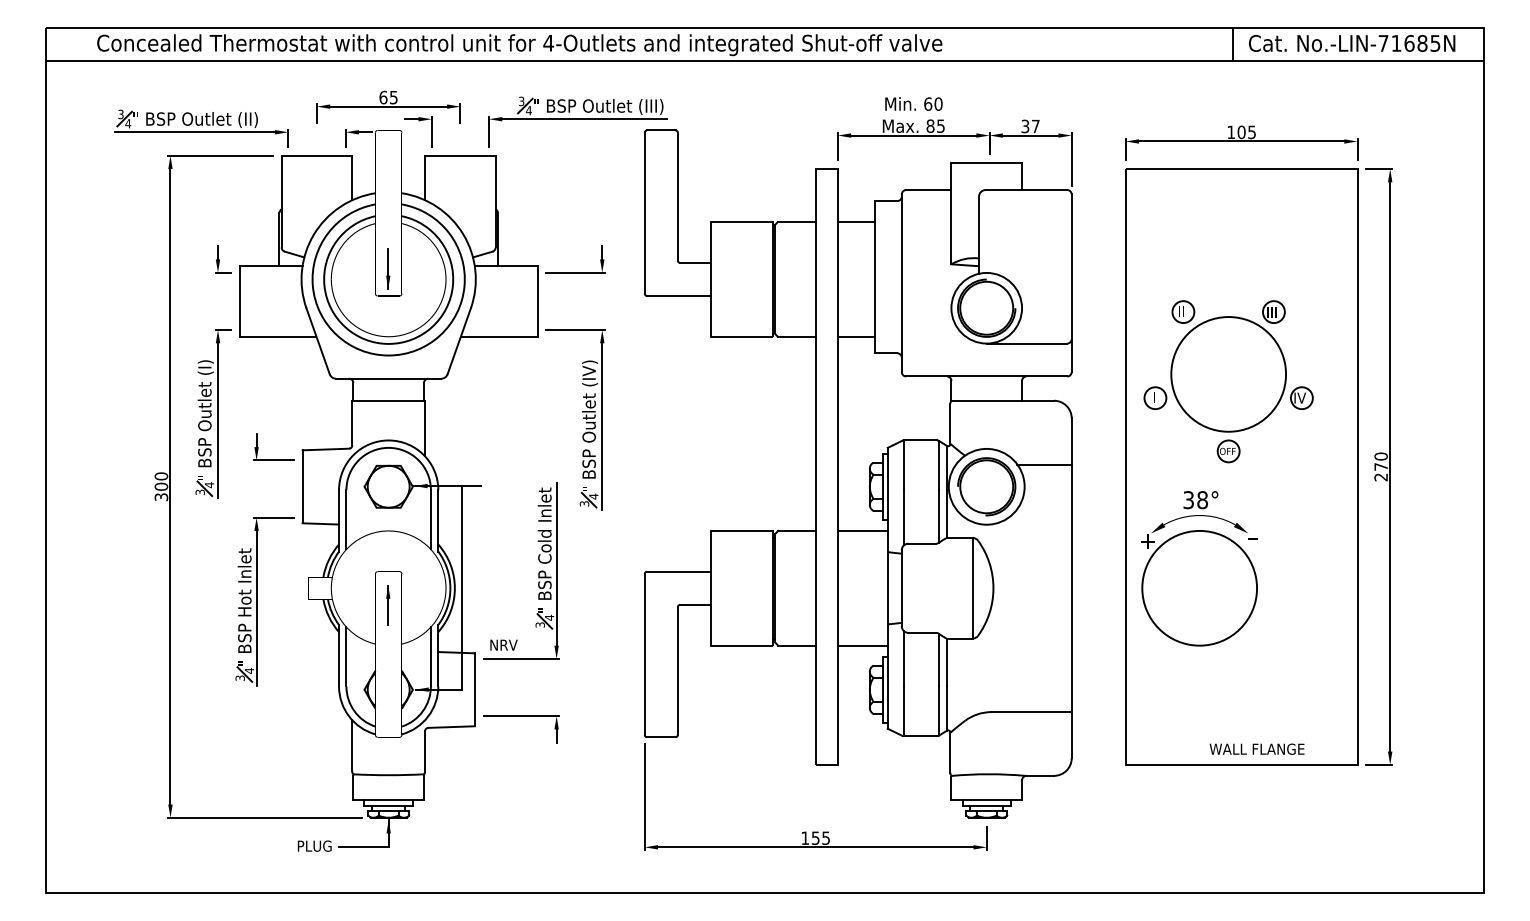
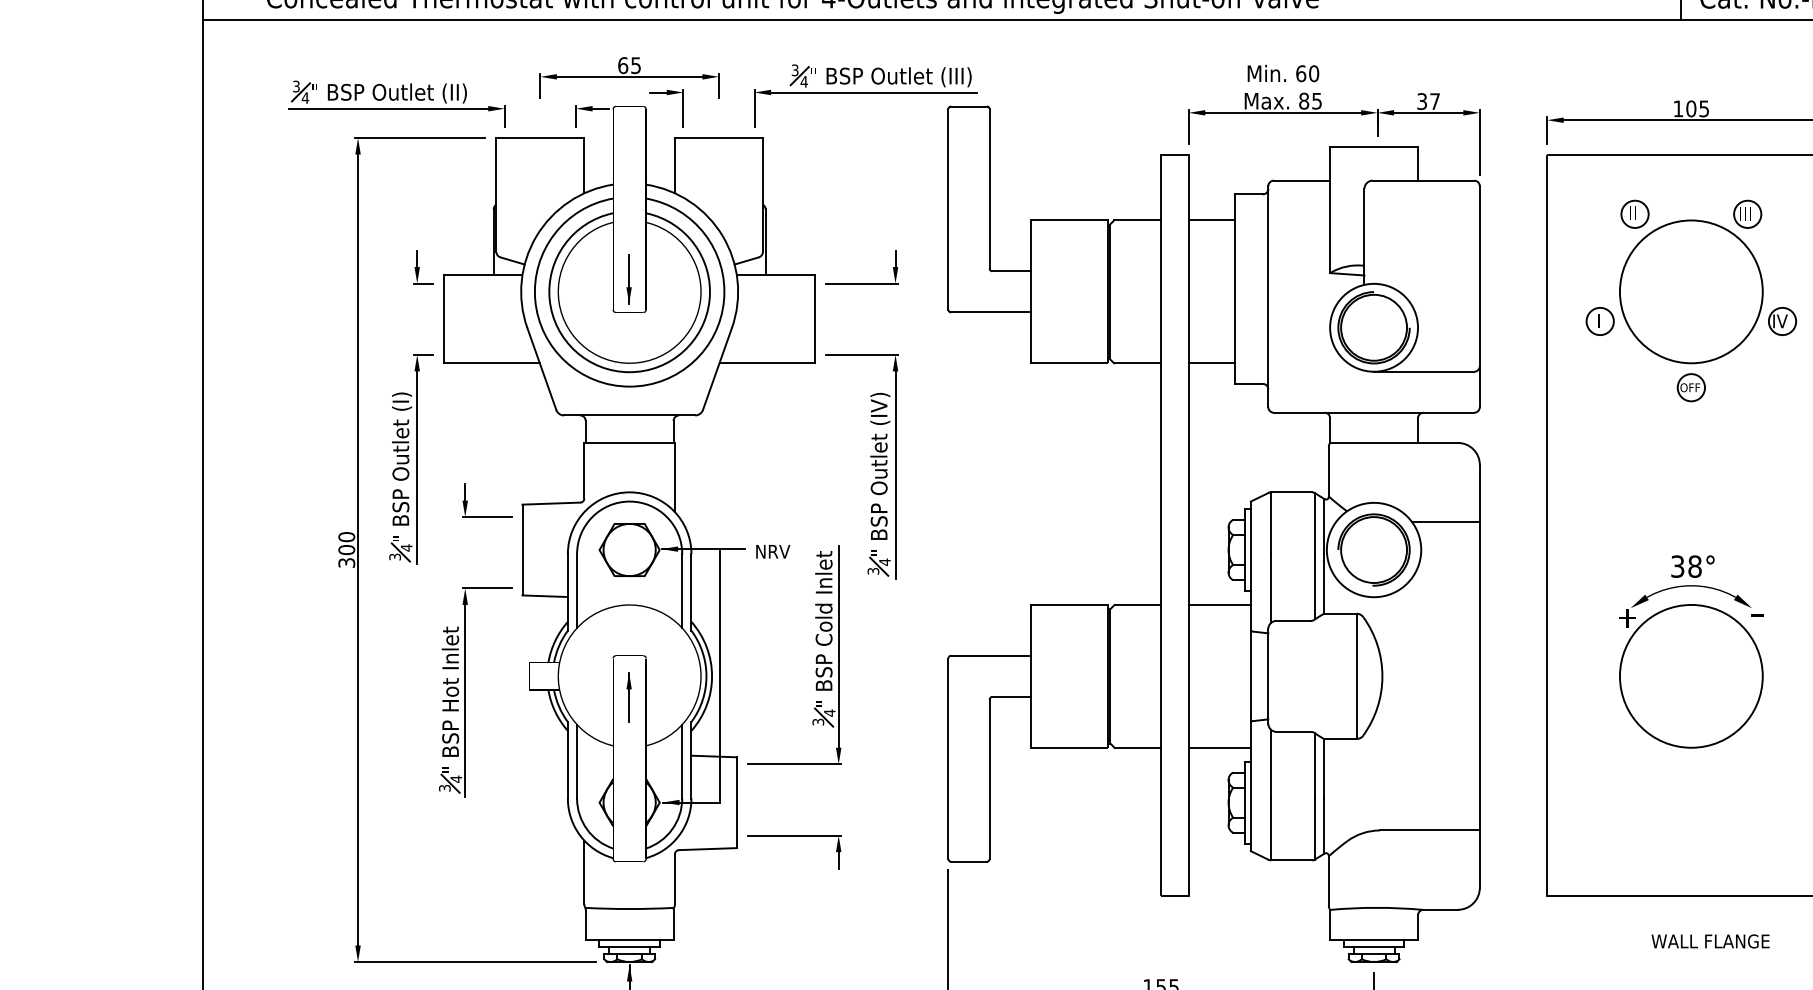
part: (1228, 381) -> (1691, 300), moved
part: (1199, 568) -> (1691, 651), moved
text: (503, 644) -> (772, 550), moved
text: (1256, 748) -> (1709, 940), moved

